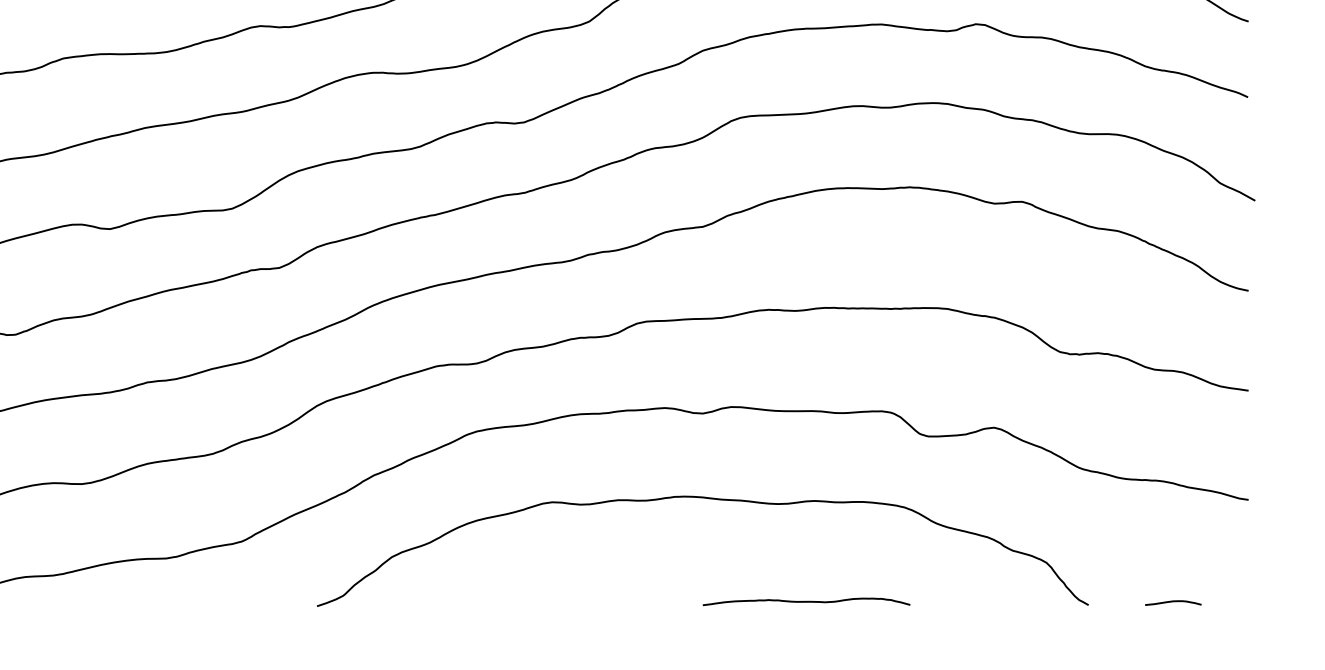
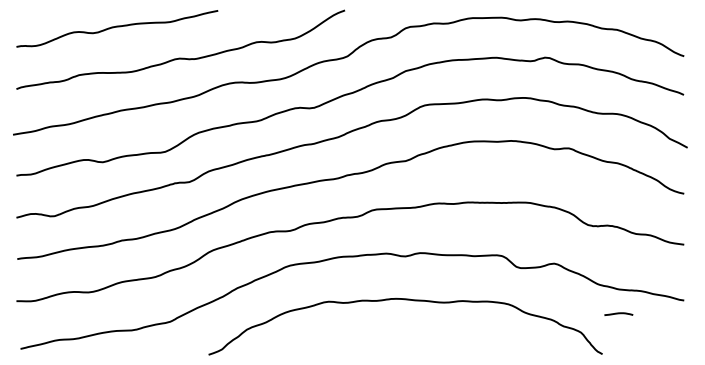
curve: (806, 601) -> (458, 352), removed
line: (1172, 601) -> (618, 313), moved

